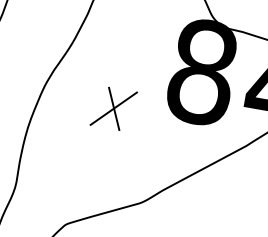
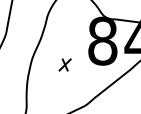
part: (112, 107) -> (64, 64), size x0.6

